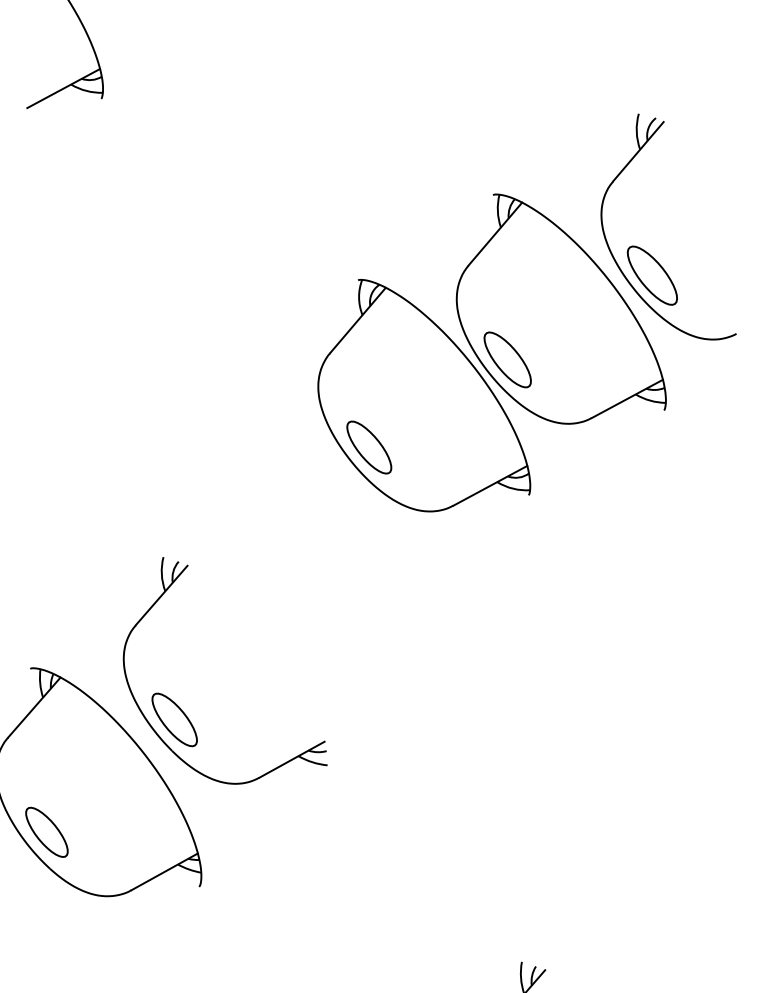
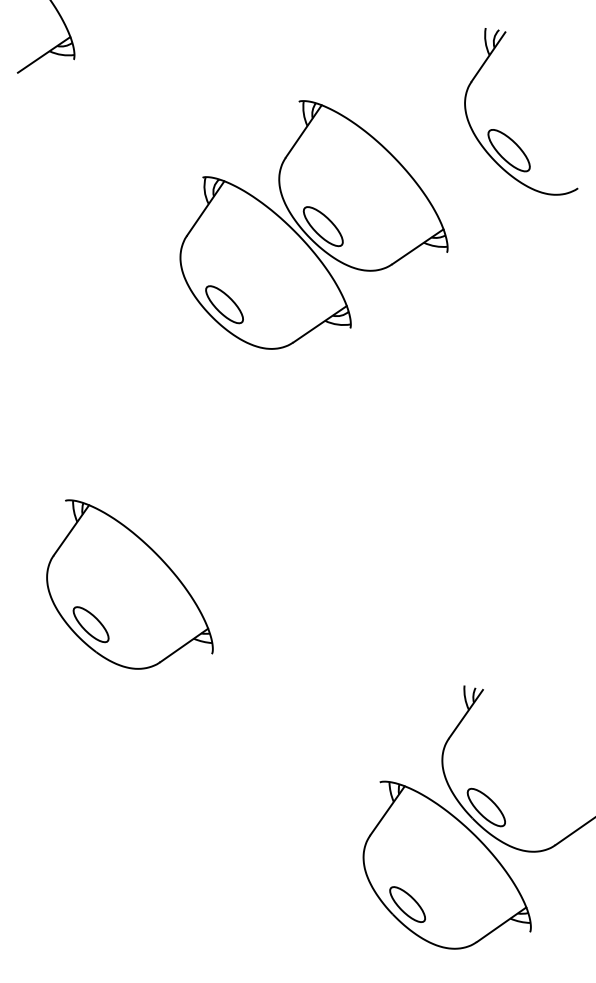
part: (495, 355) -> (313, 224), moved
part: (183, 710) -> (185, 520), removed

